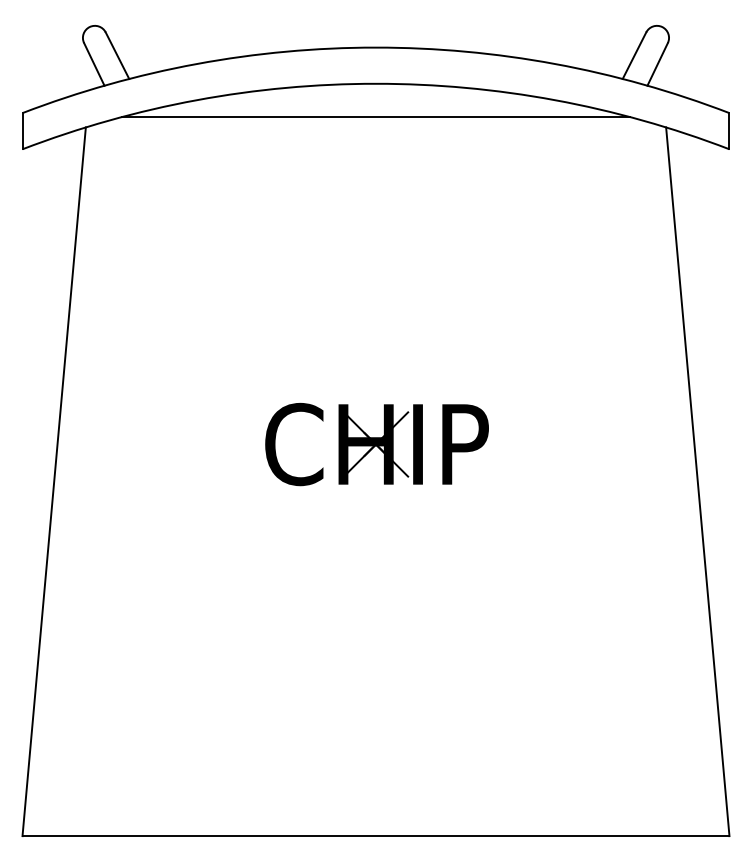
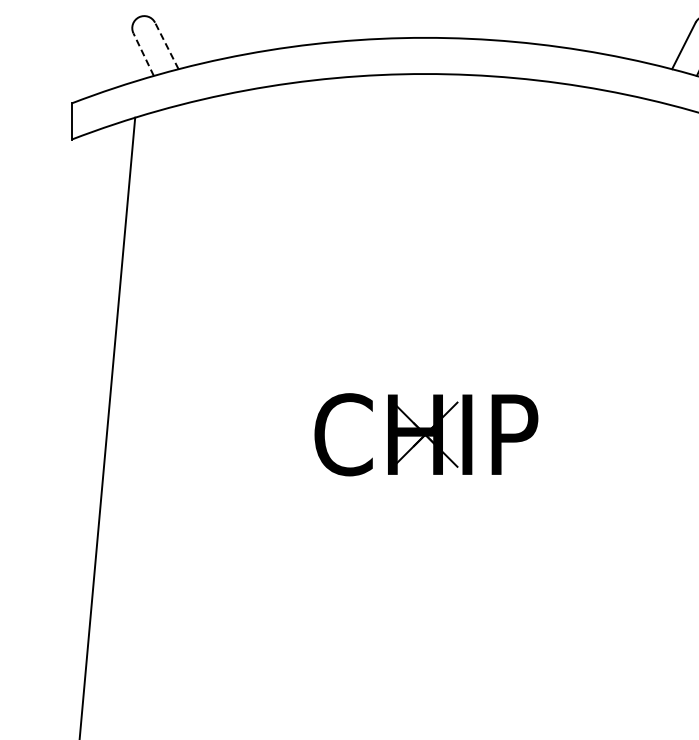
line: (117, 55) -> (166, 45), solid -> dashed
line: (94, 64) -> (143, 54), solid -> dashed
line: (375, 117) -> (424, 107), removed

